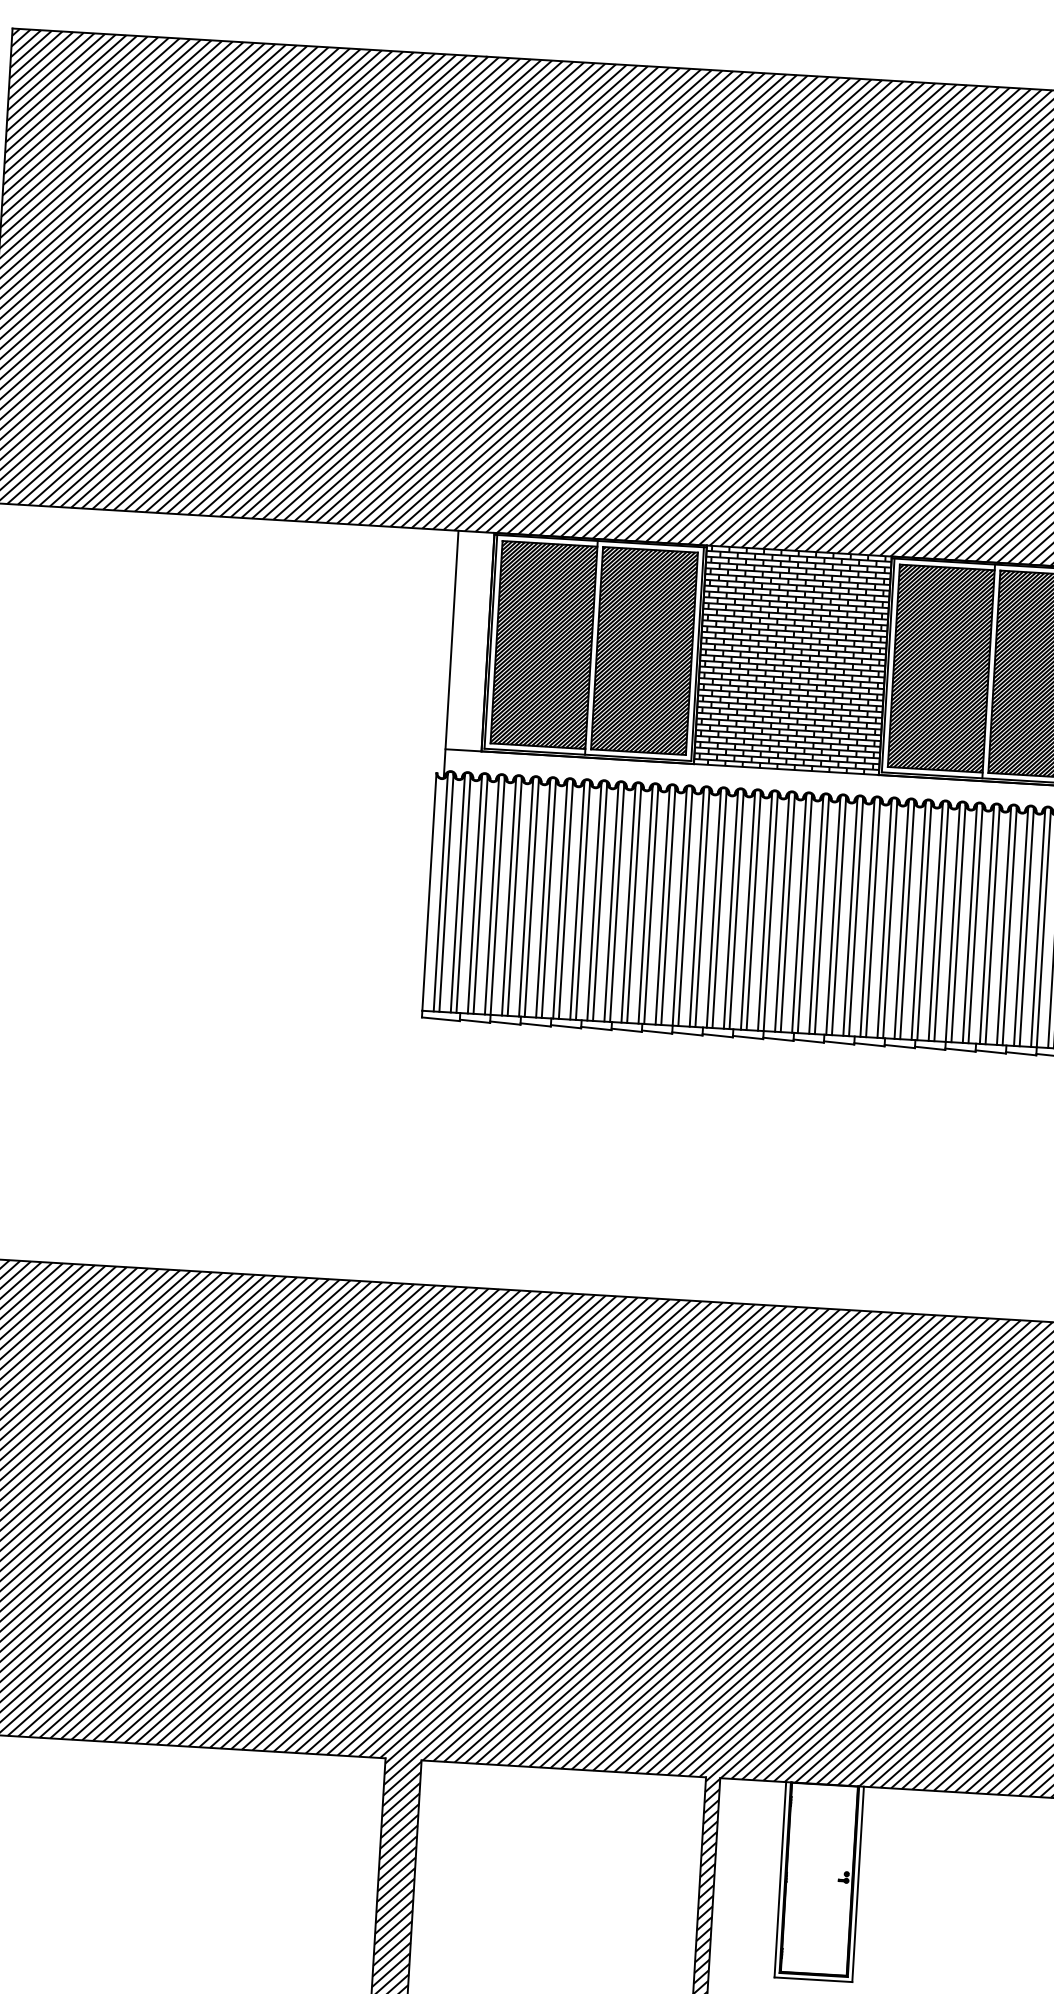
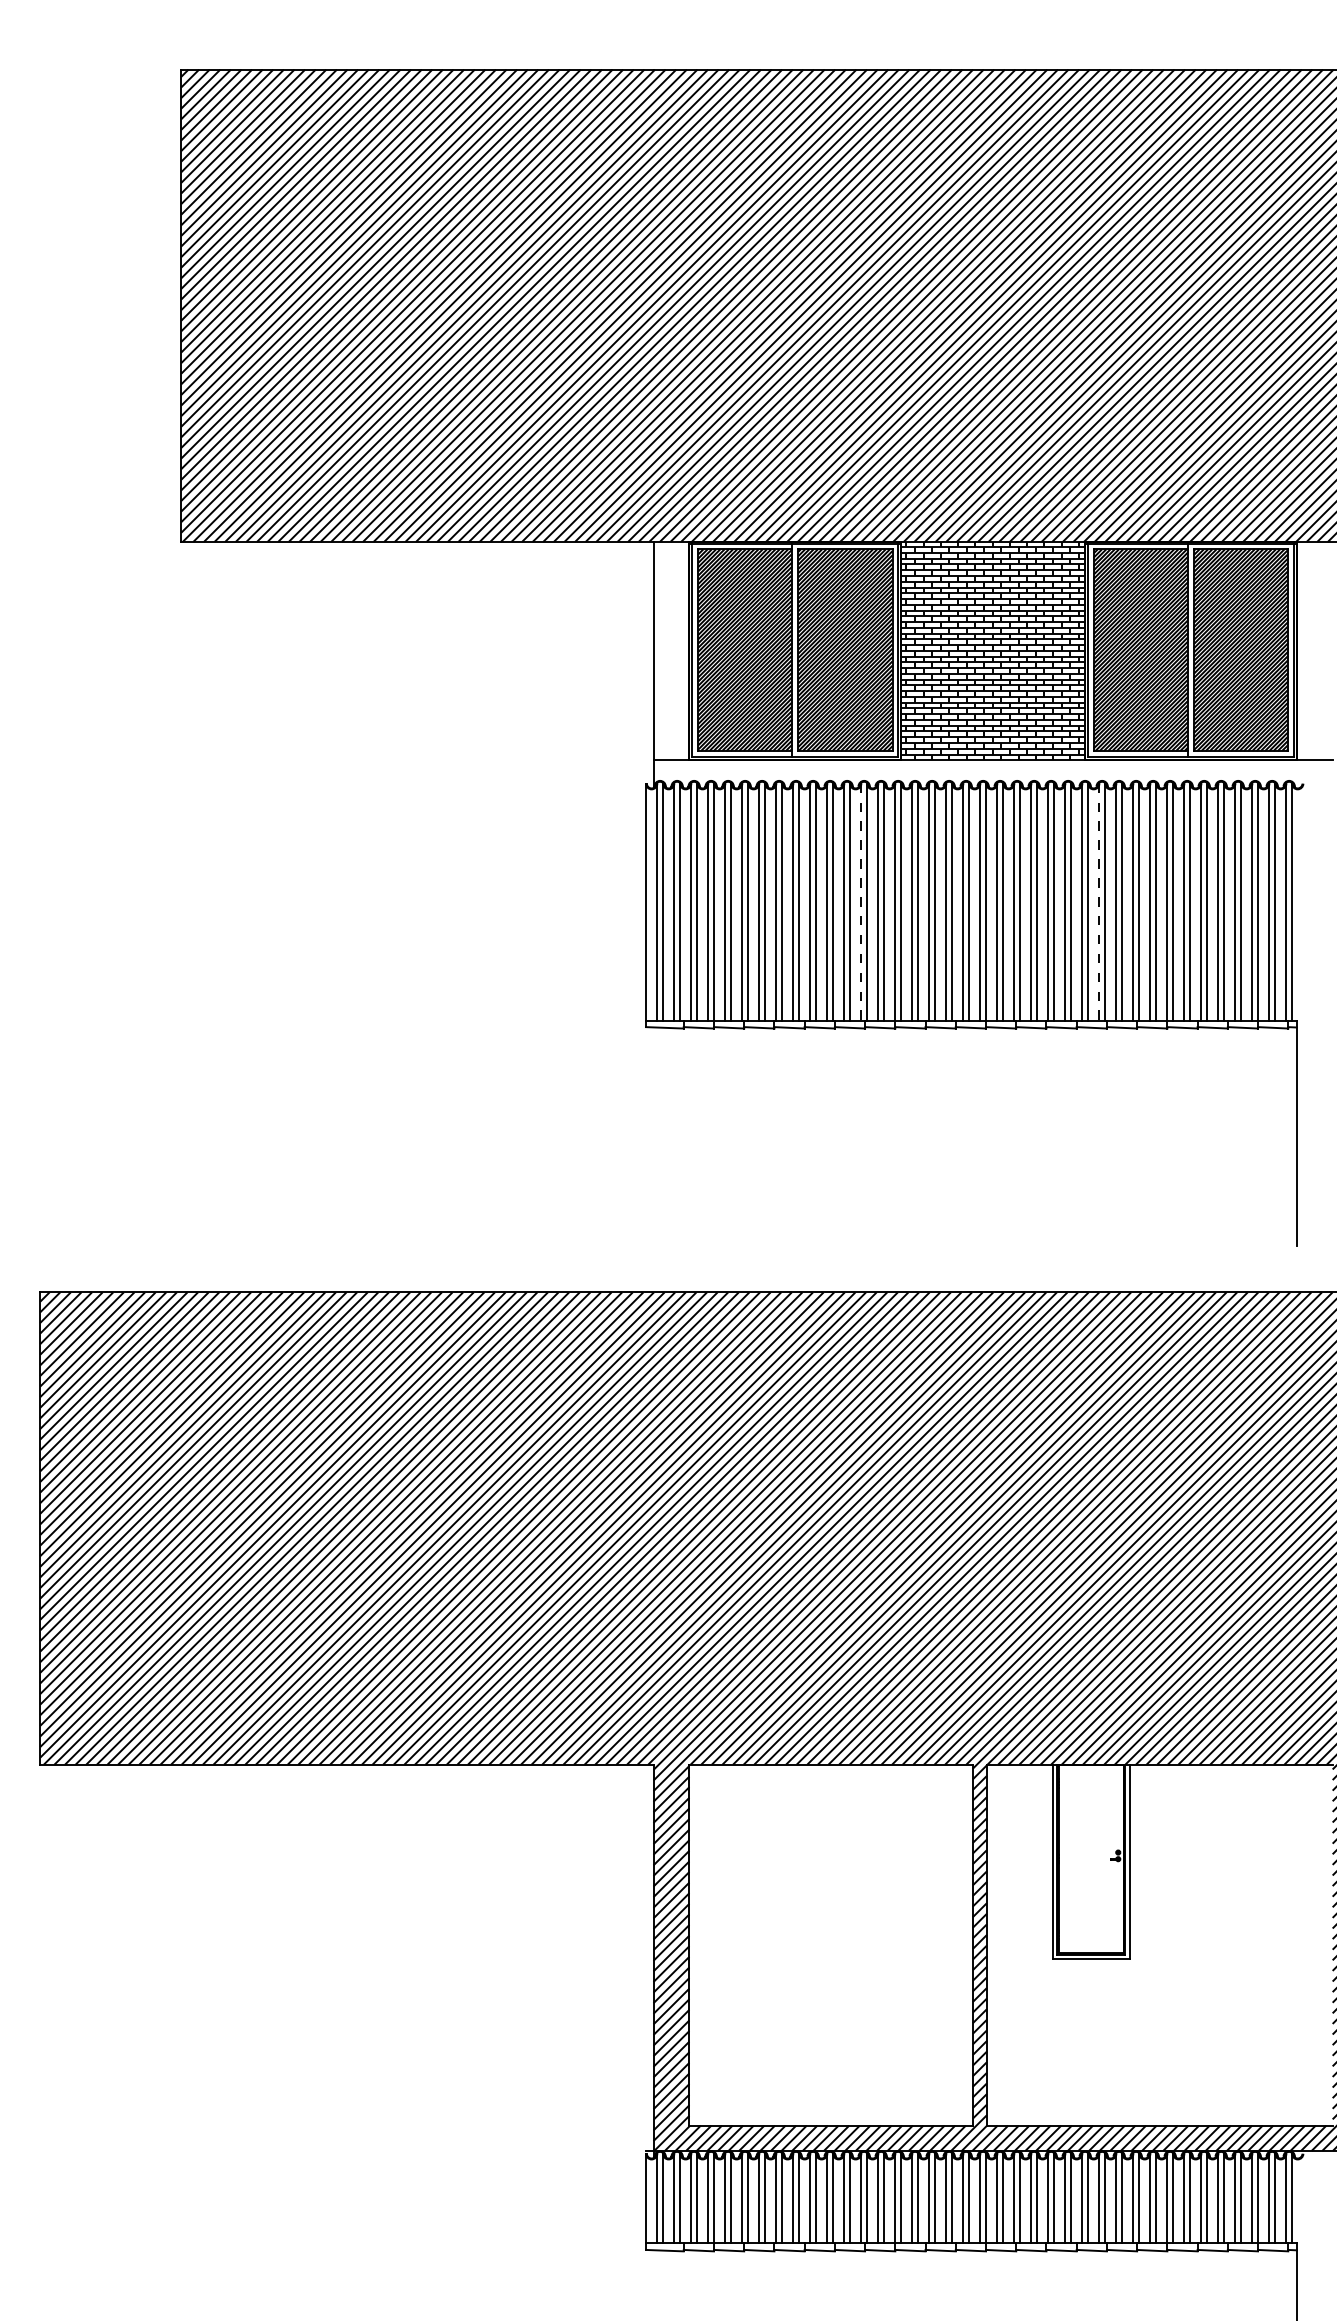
line: (645, 905) -> (861, 902), solid -> dashed
line: (884, 919) -> (1099, 902), solid -> dashed

